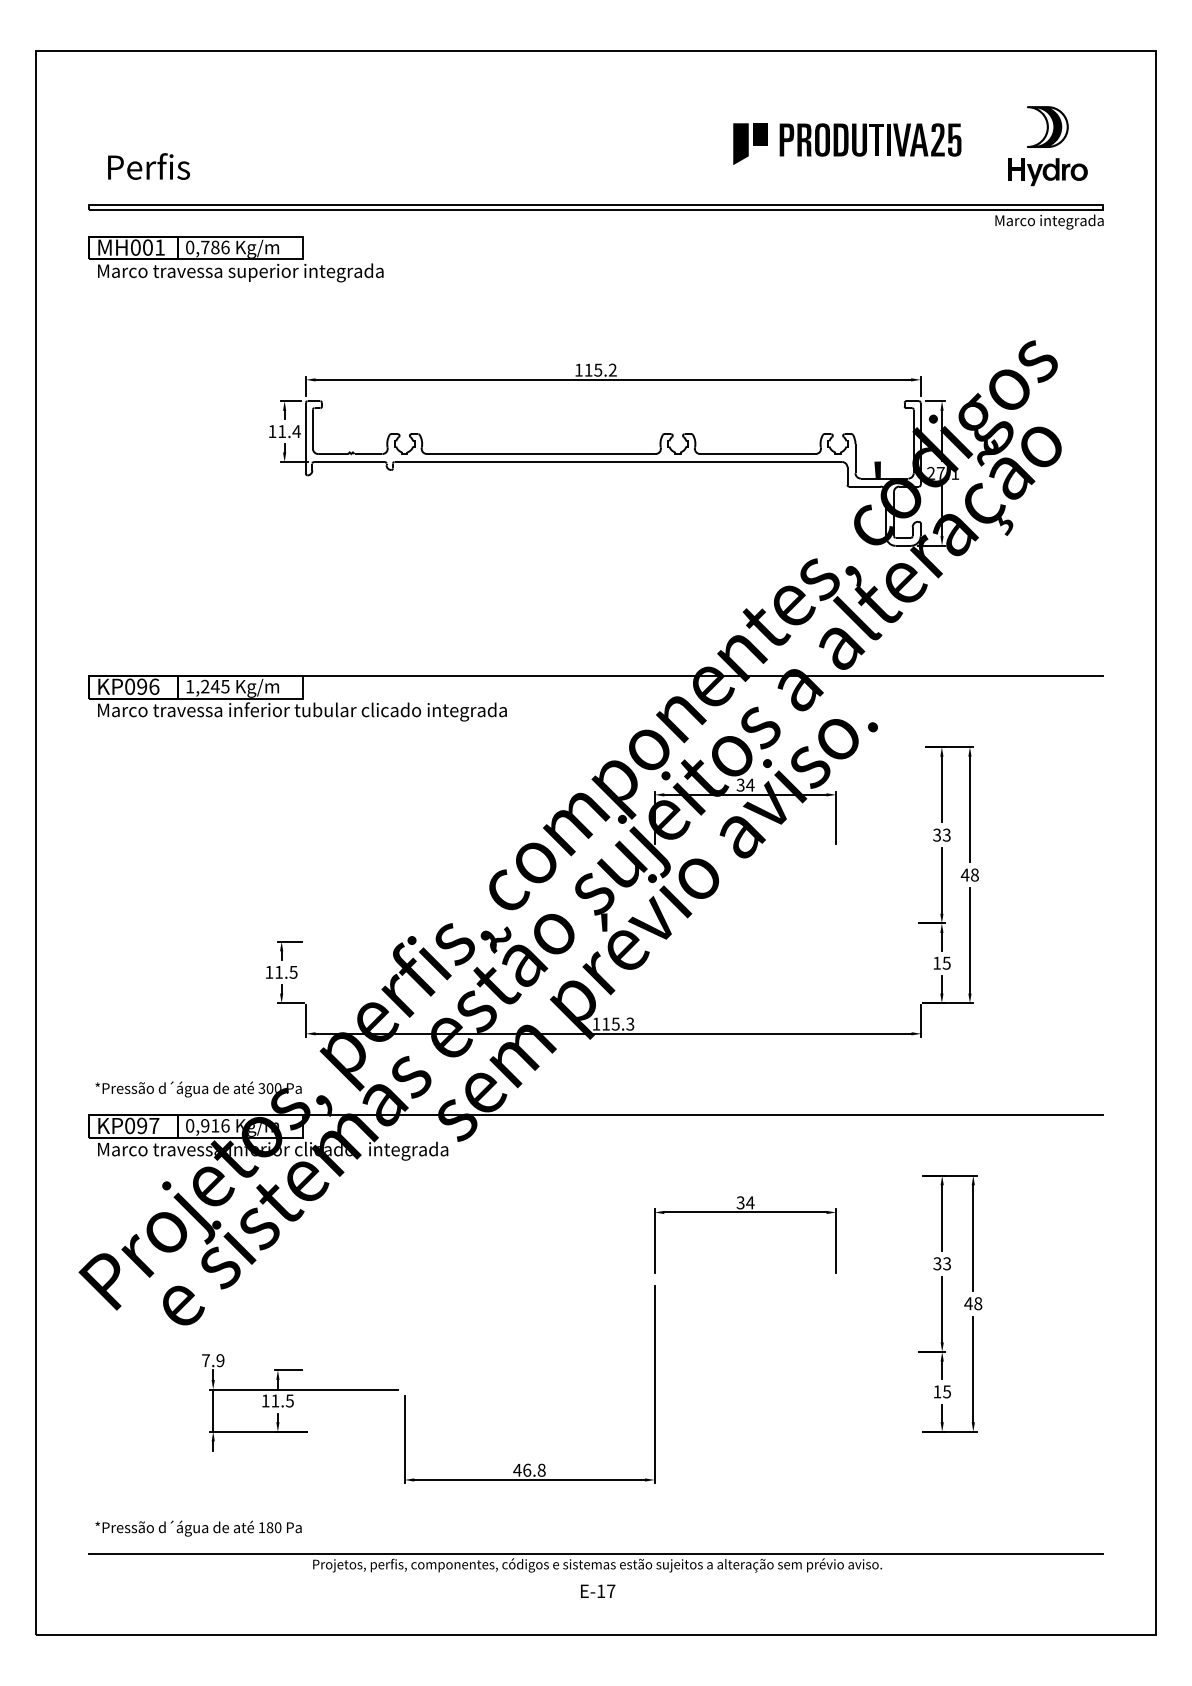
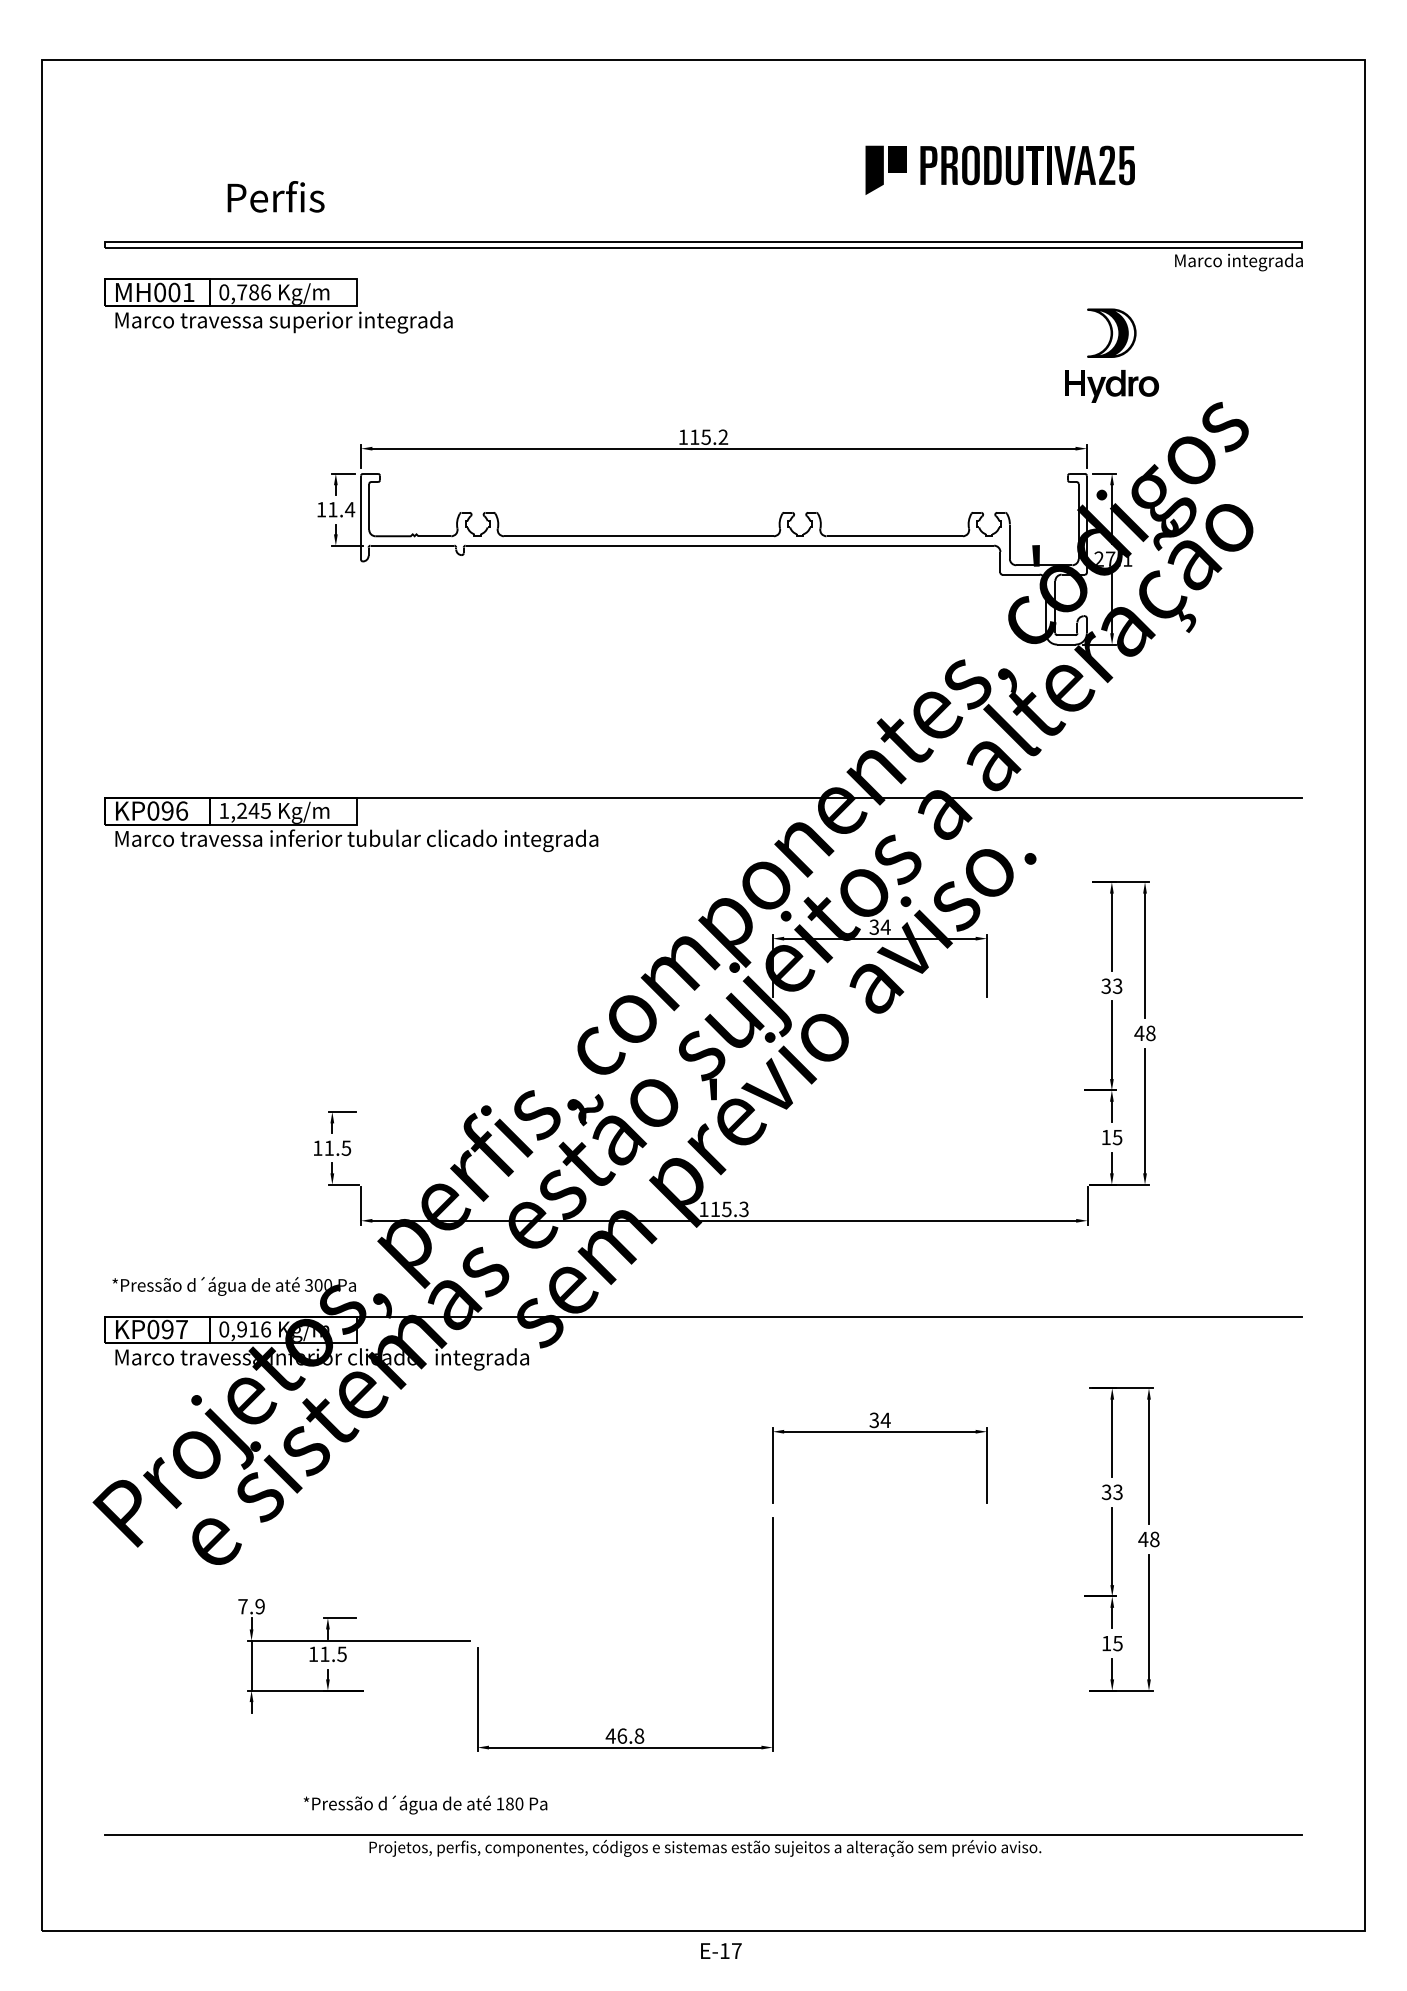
part: (1047, 146) -> (1111, 356), moved
text: (148, 166) -> (275, 196), moved
text: (198, 1528) -> (425, 1804), moved
text: (598, 1590) -> (721, 1950), moved

